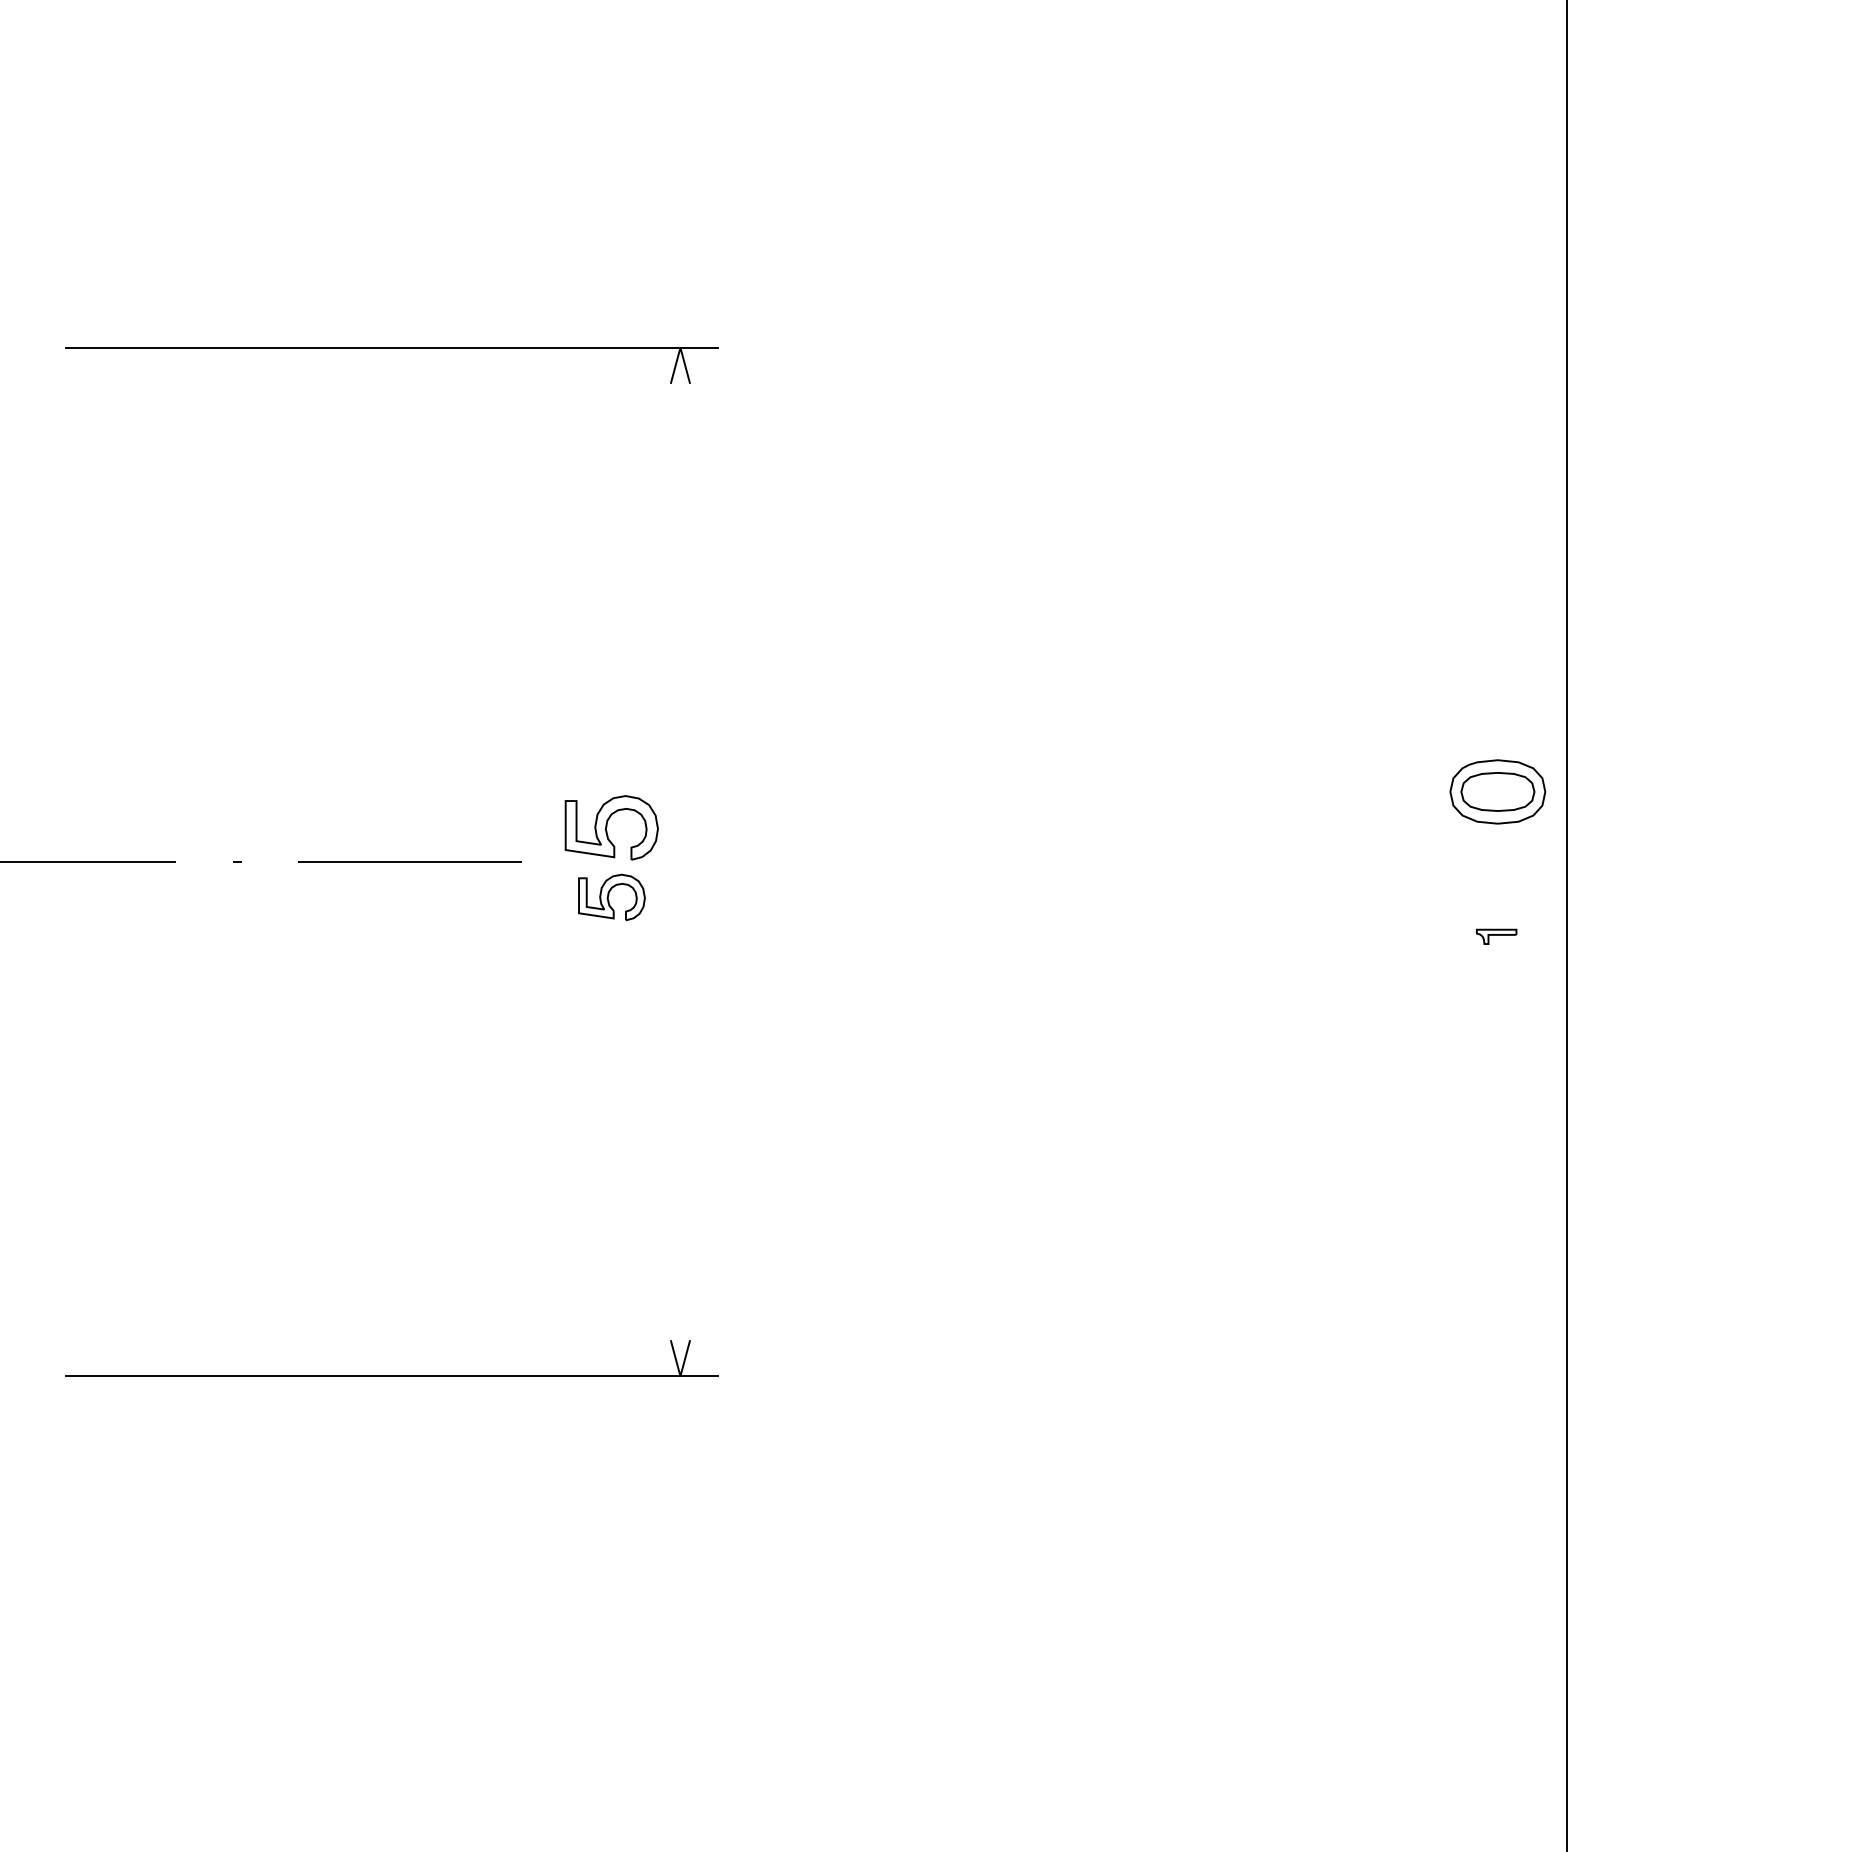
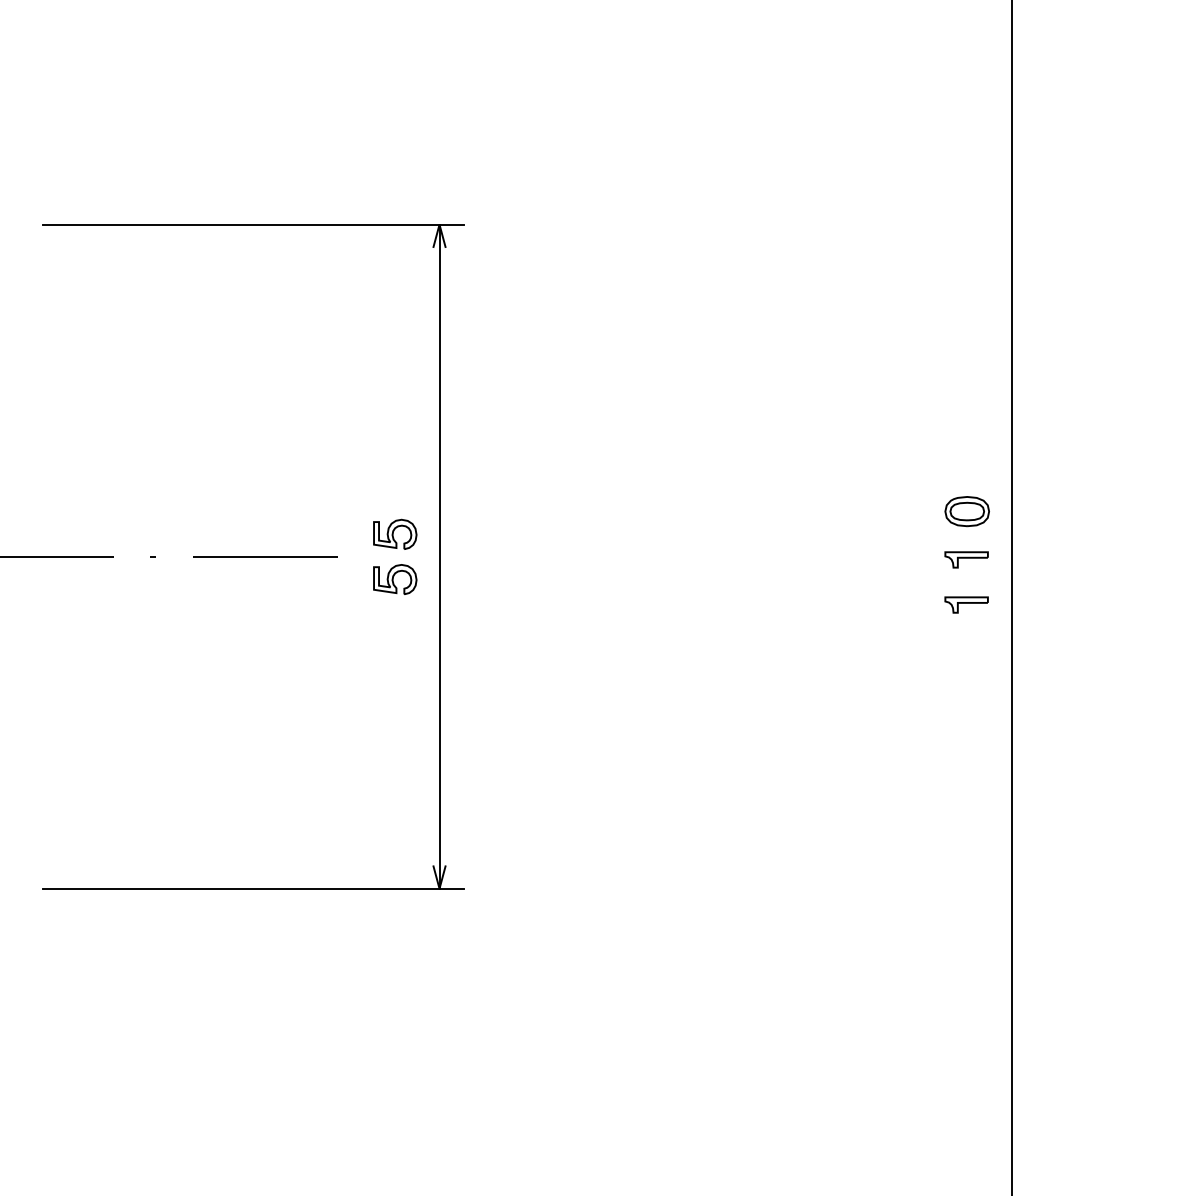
part: (1496, 792) -> (966, 511), size x0.71
part: (612, 826) -> (395, 533), size x0.71
line: (680, 861) -> (439, 556), added
part: (1496, 866) -> (966, 559), added
part: (1496, 936) -> (966, 604), size x1.67

